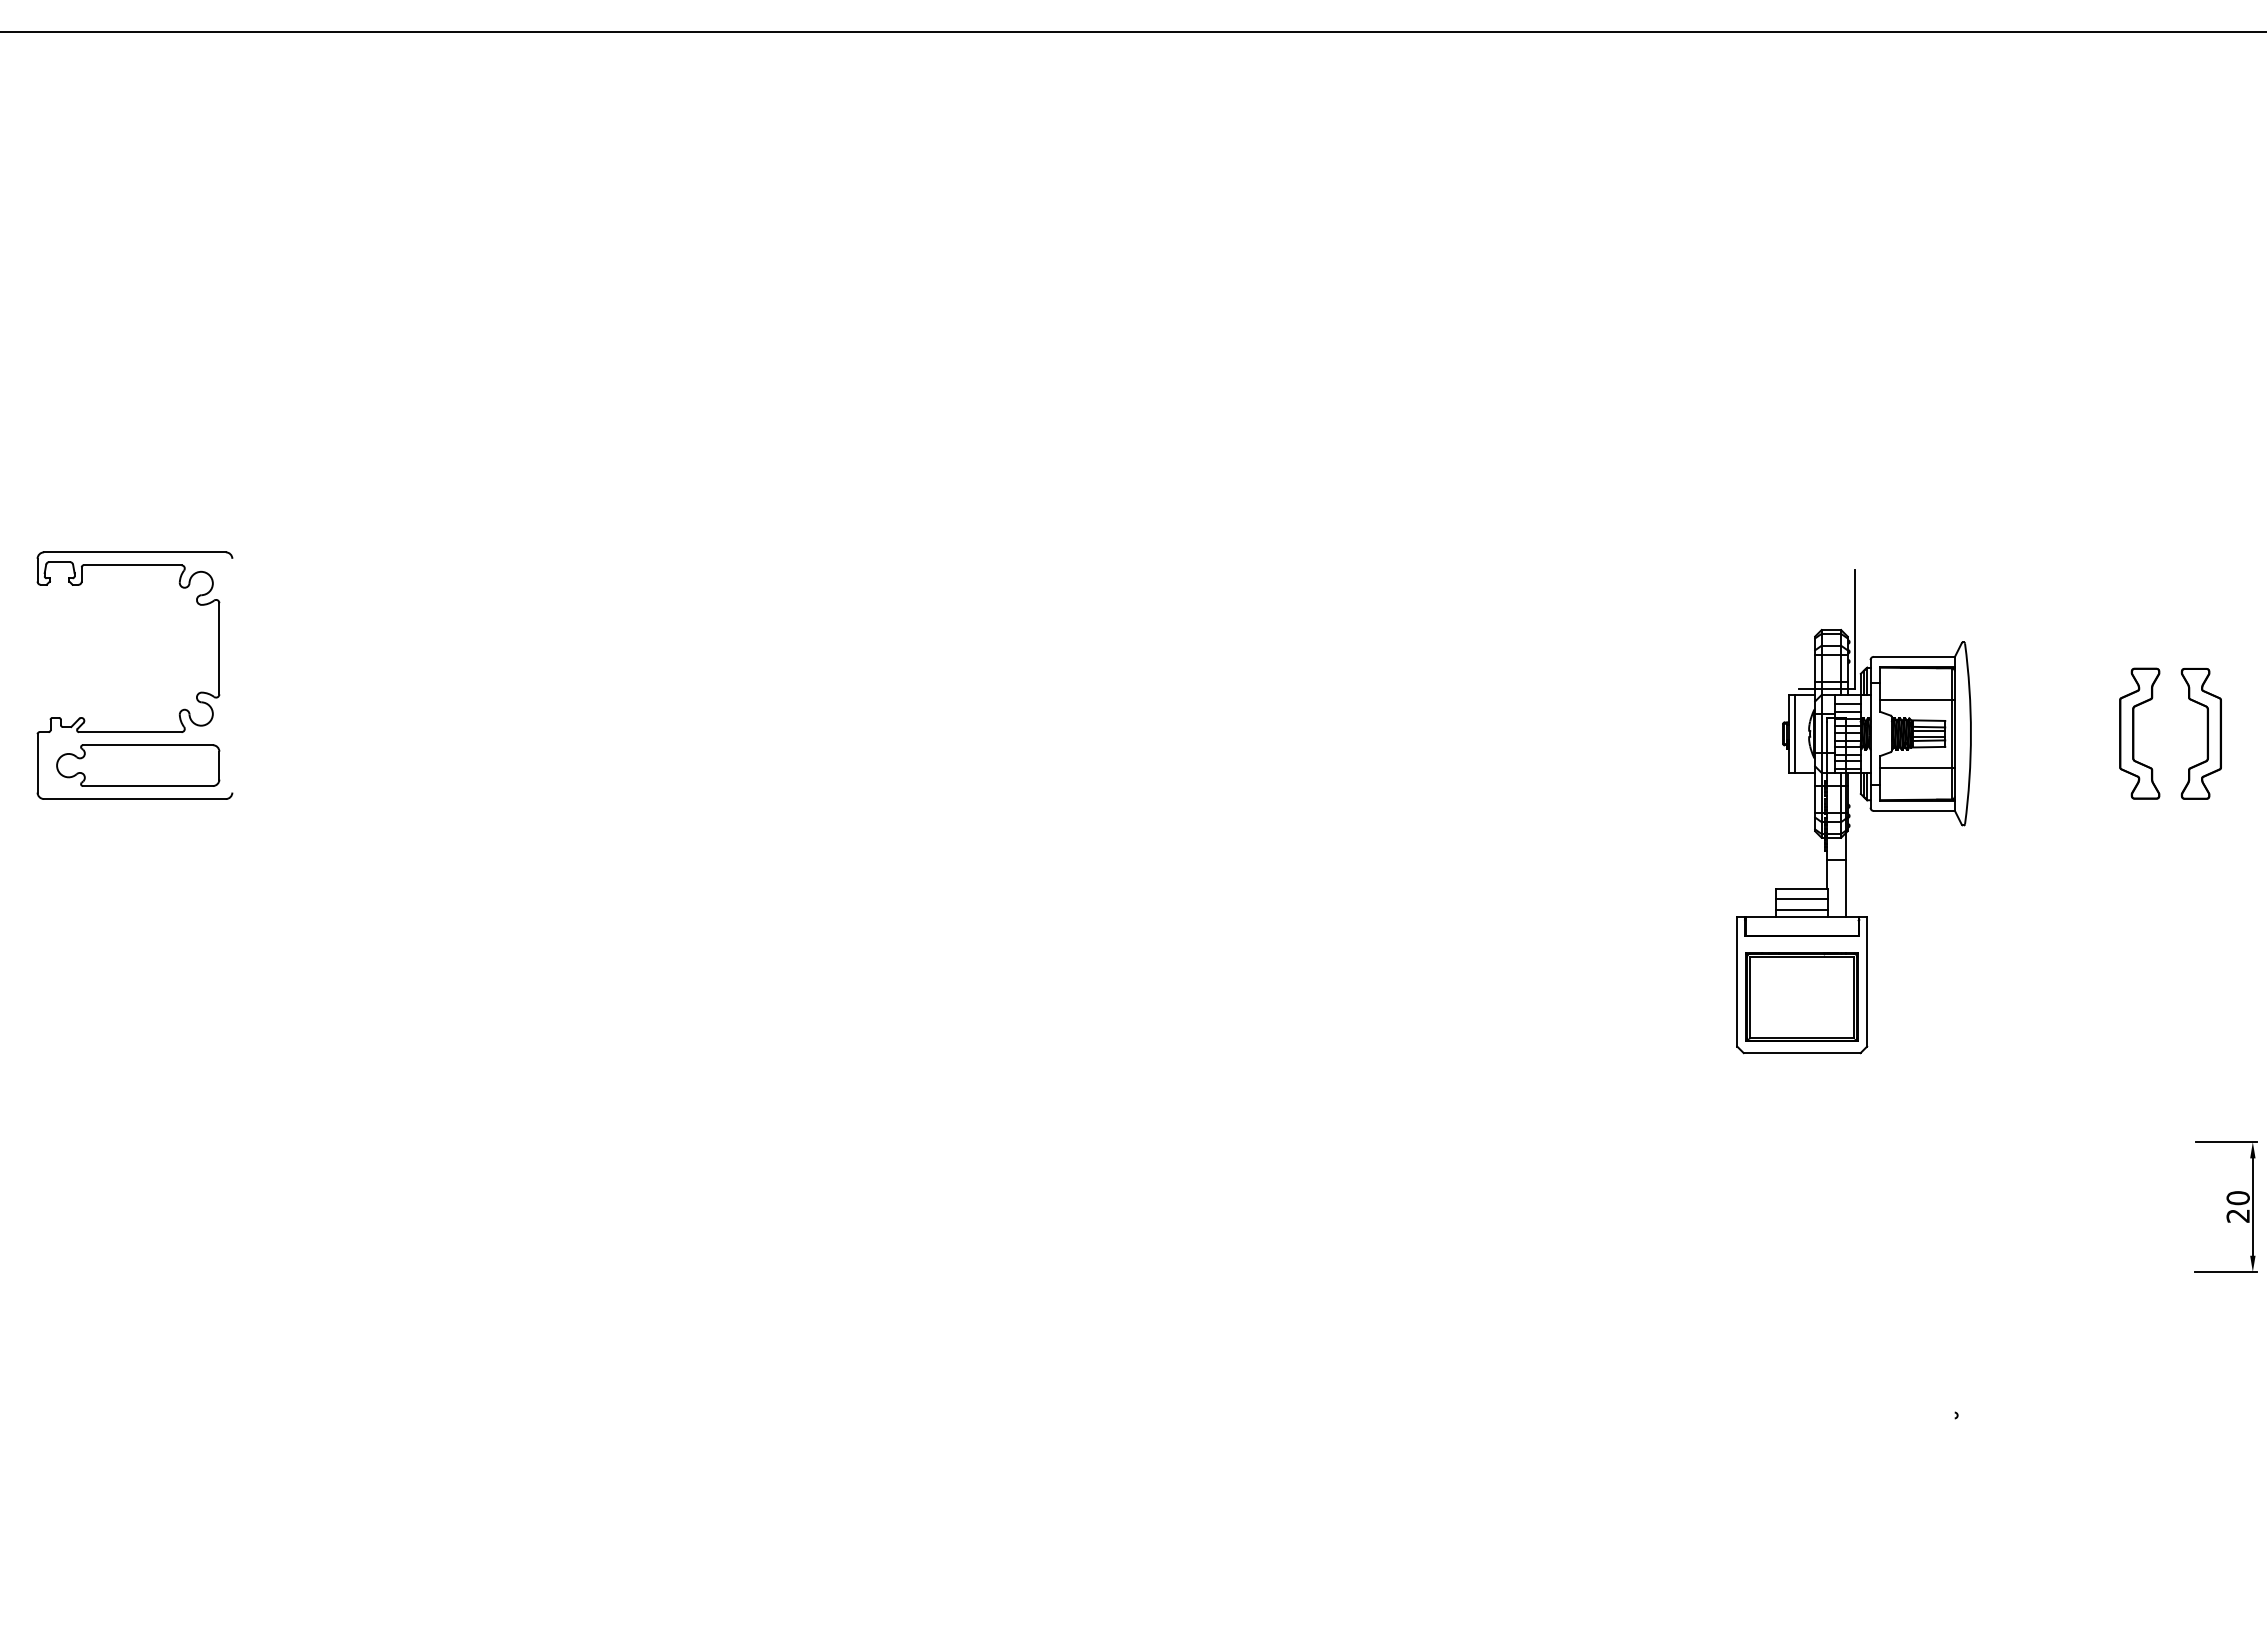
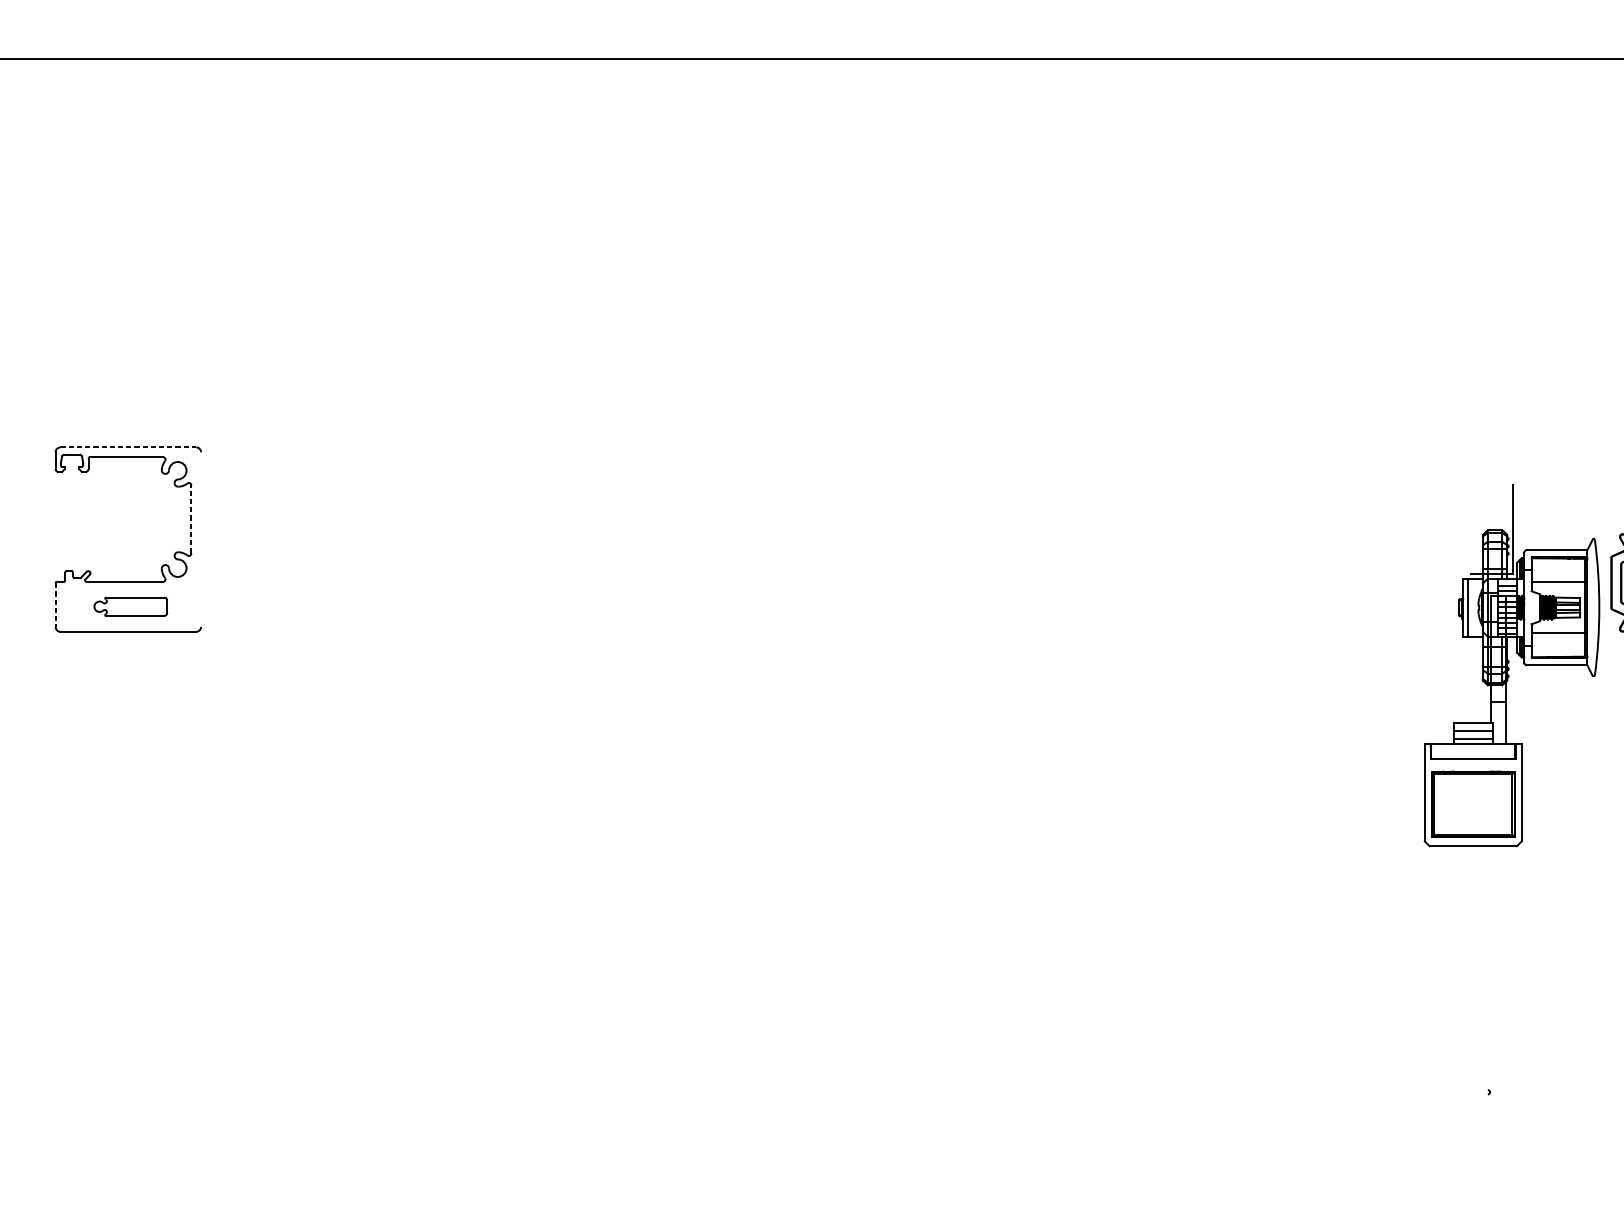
line: (134, 552) -> (127, 447), solid -> dashed
line: (219, 648) -> (191, 519), solid -> dashed
line: (37, 763) -> (55, 605), solid -> dashed
part: (138, 765) -> (130, 606), size x0.6
part: (1853, 811) -> (1511, 665), moved

